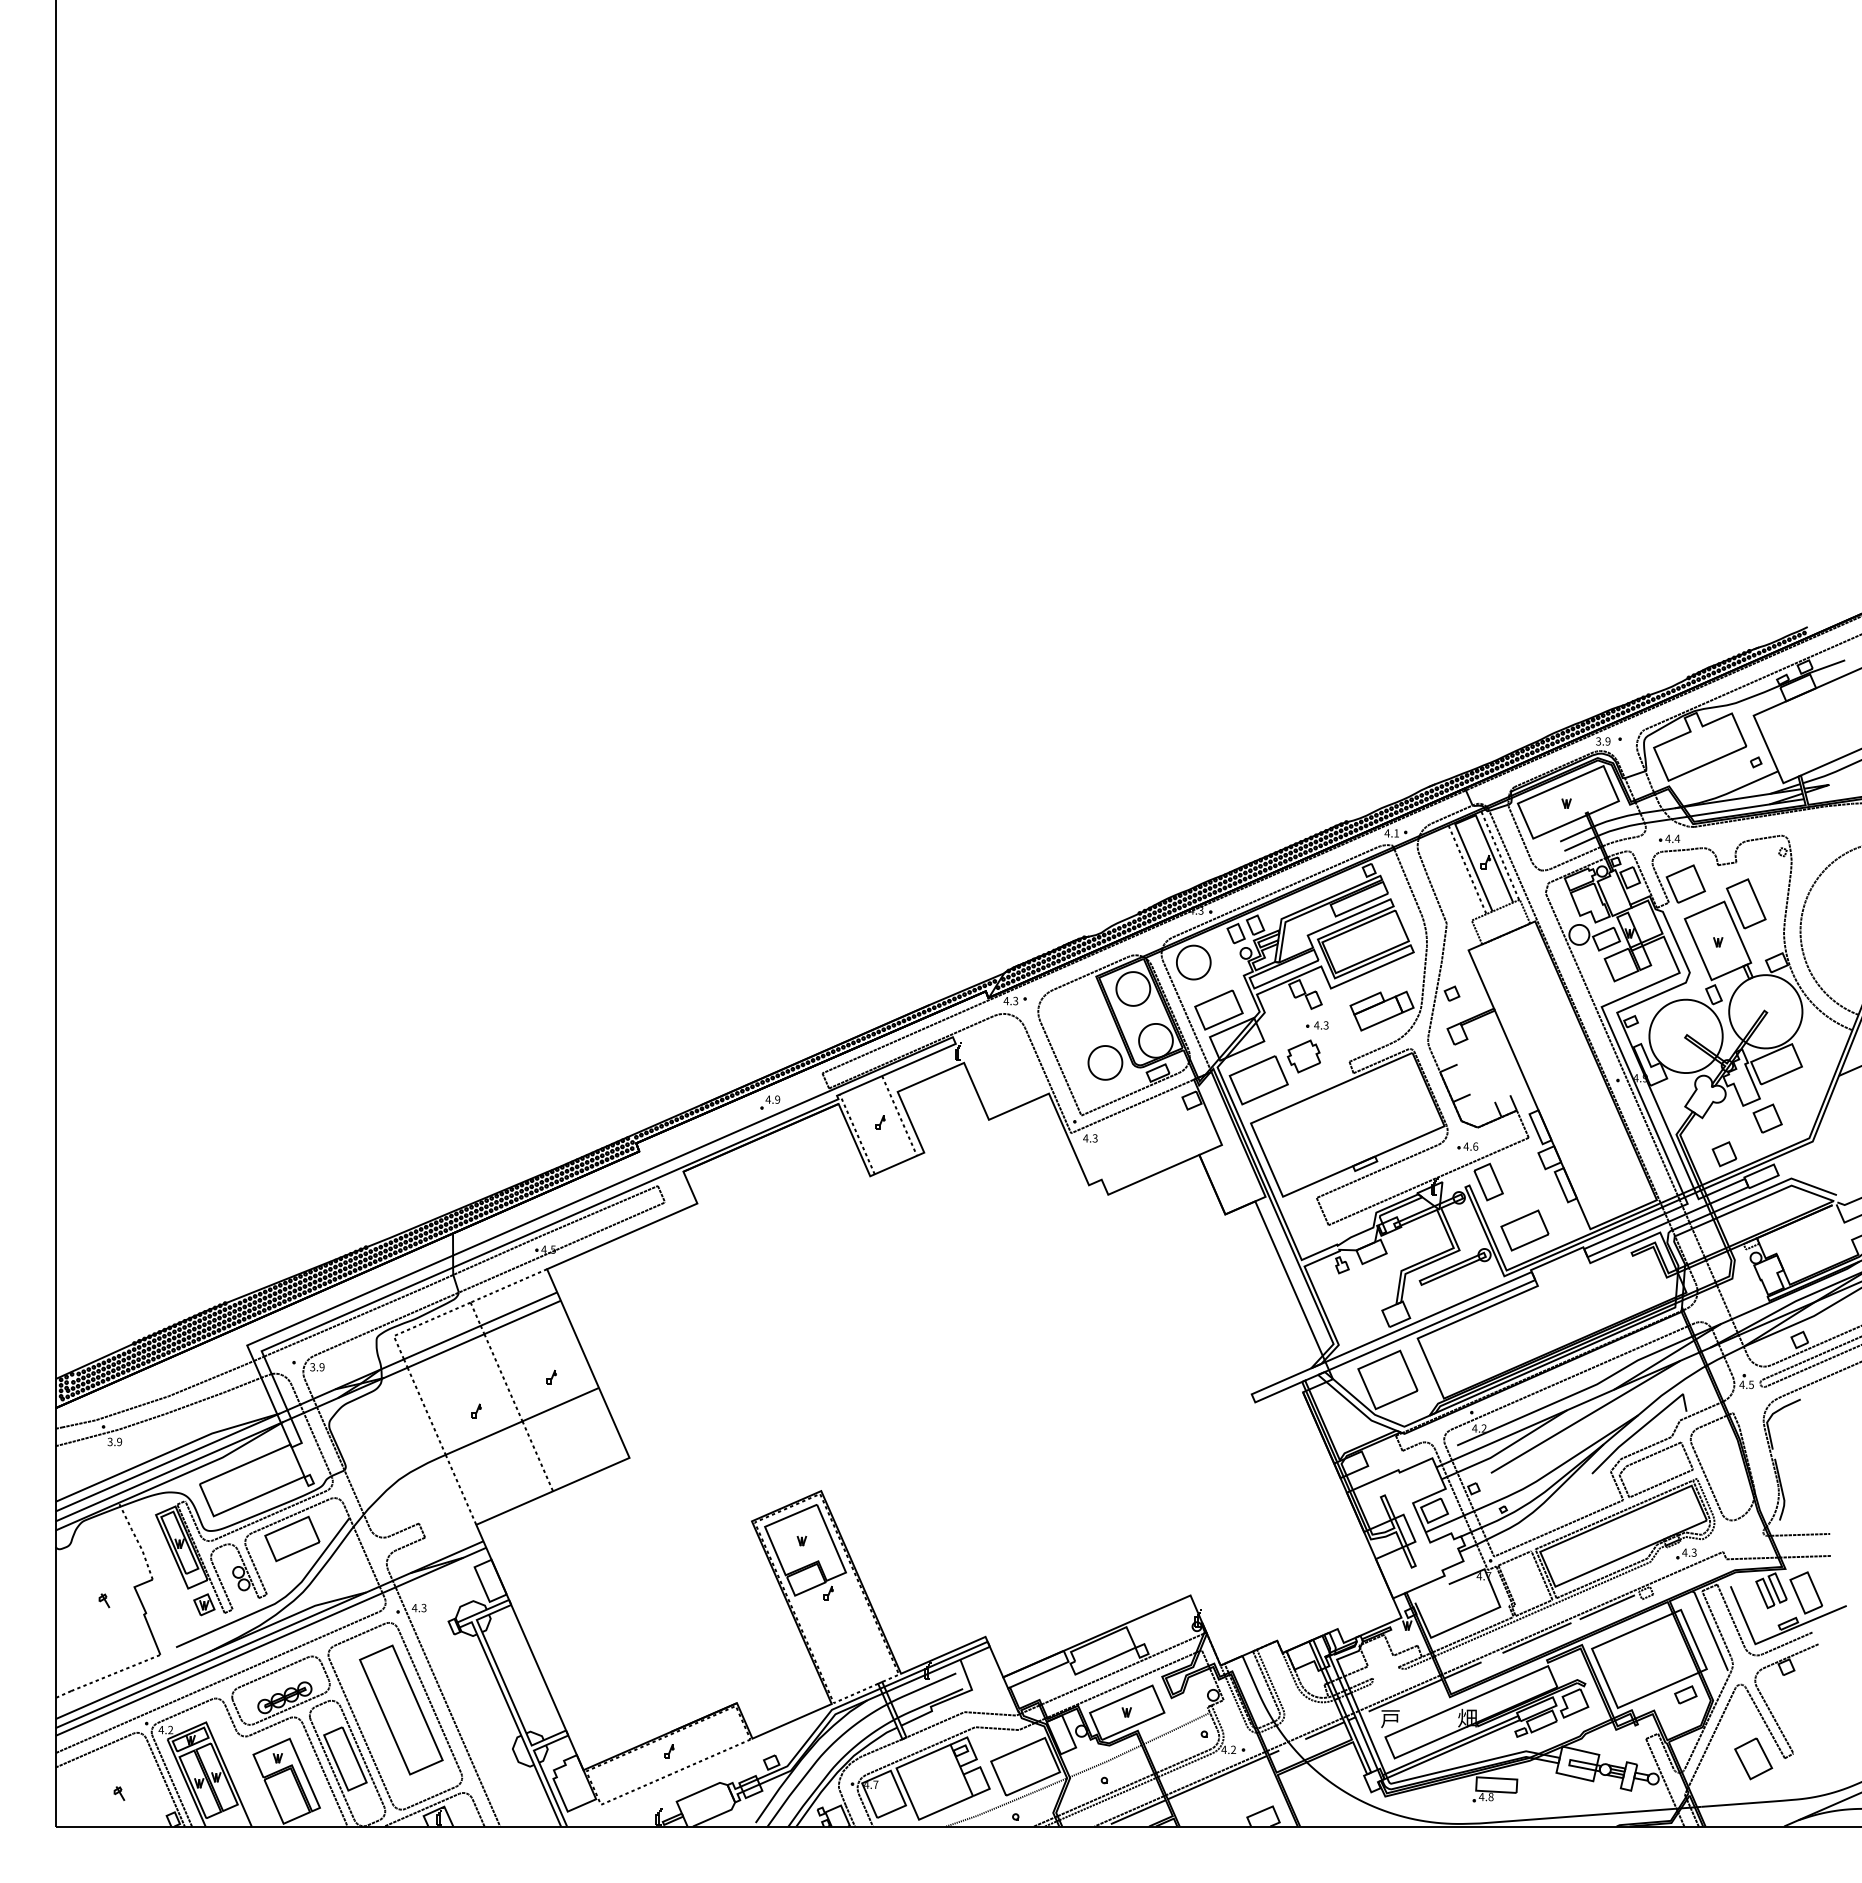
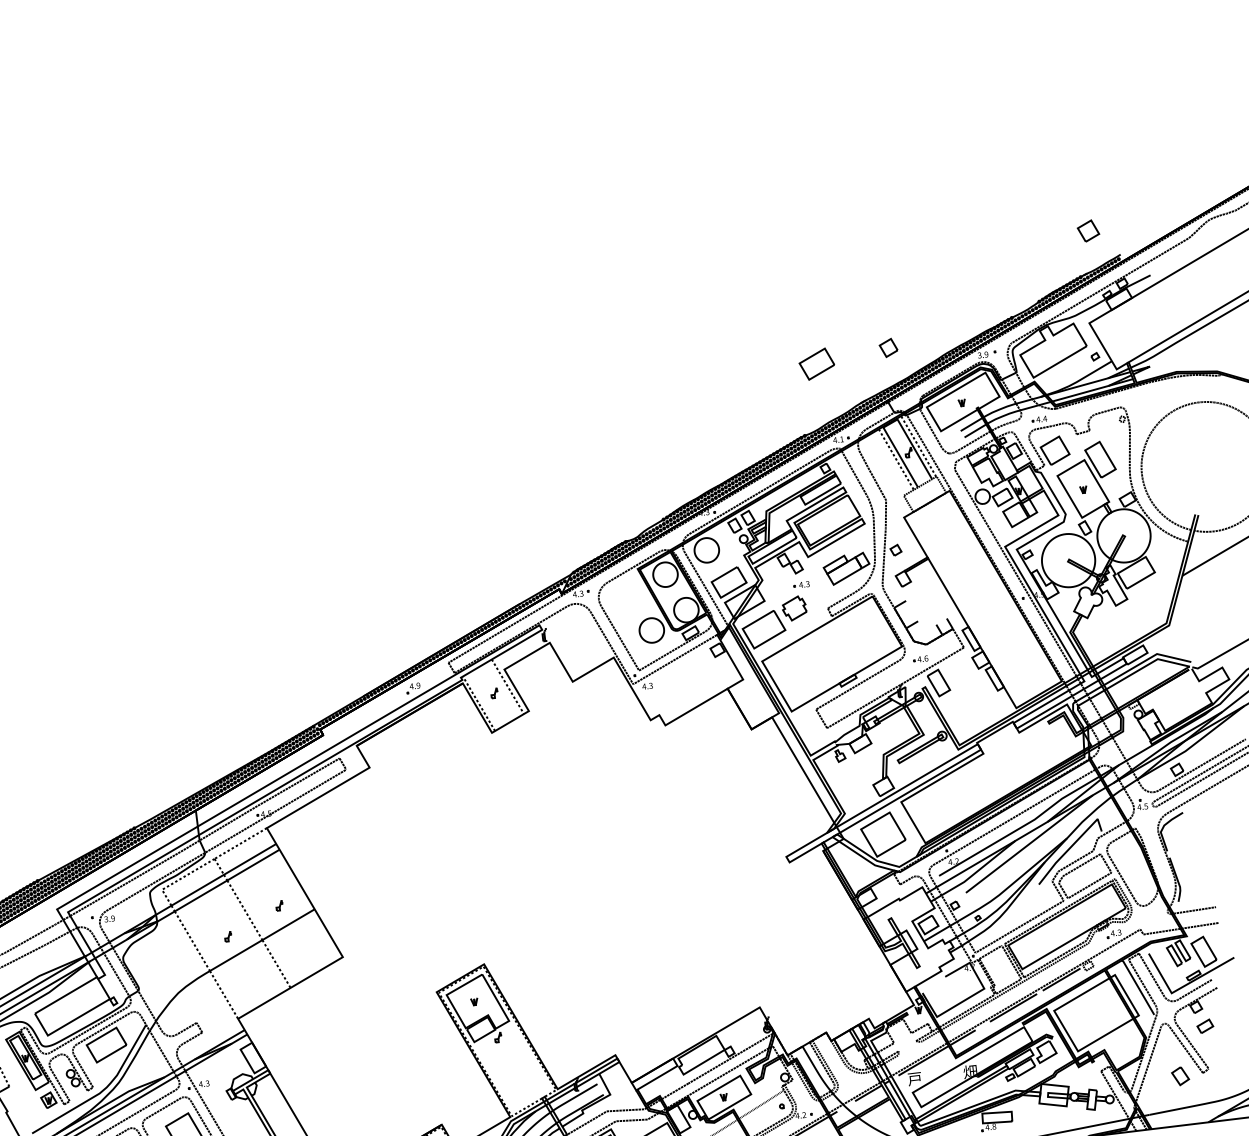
part: (1767, 1118) -> (1088, 230), moved
part: (1724, 1154) -> (888, 348), moved
part: (1524, 1230) -> (816, 364), moved
part: (1685, 1694) -> (1205, 1026), moved
part: (1753, 1758) -> (1180, 1075), size x0.6

